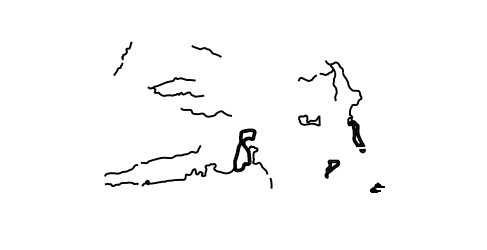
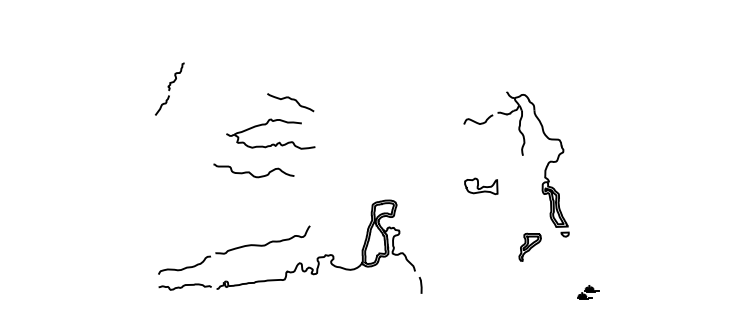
curve: (207, 50) -> (292, 101), moved
part: (122, 58) -> (169, 88), moved
curve: (204, 113) -> (251, 172), moved
part: (332, 168) -> (530, 246), moved

